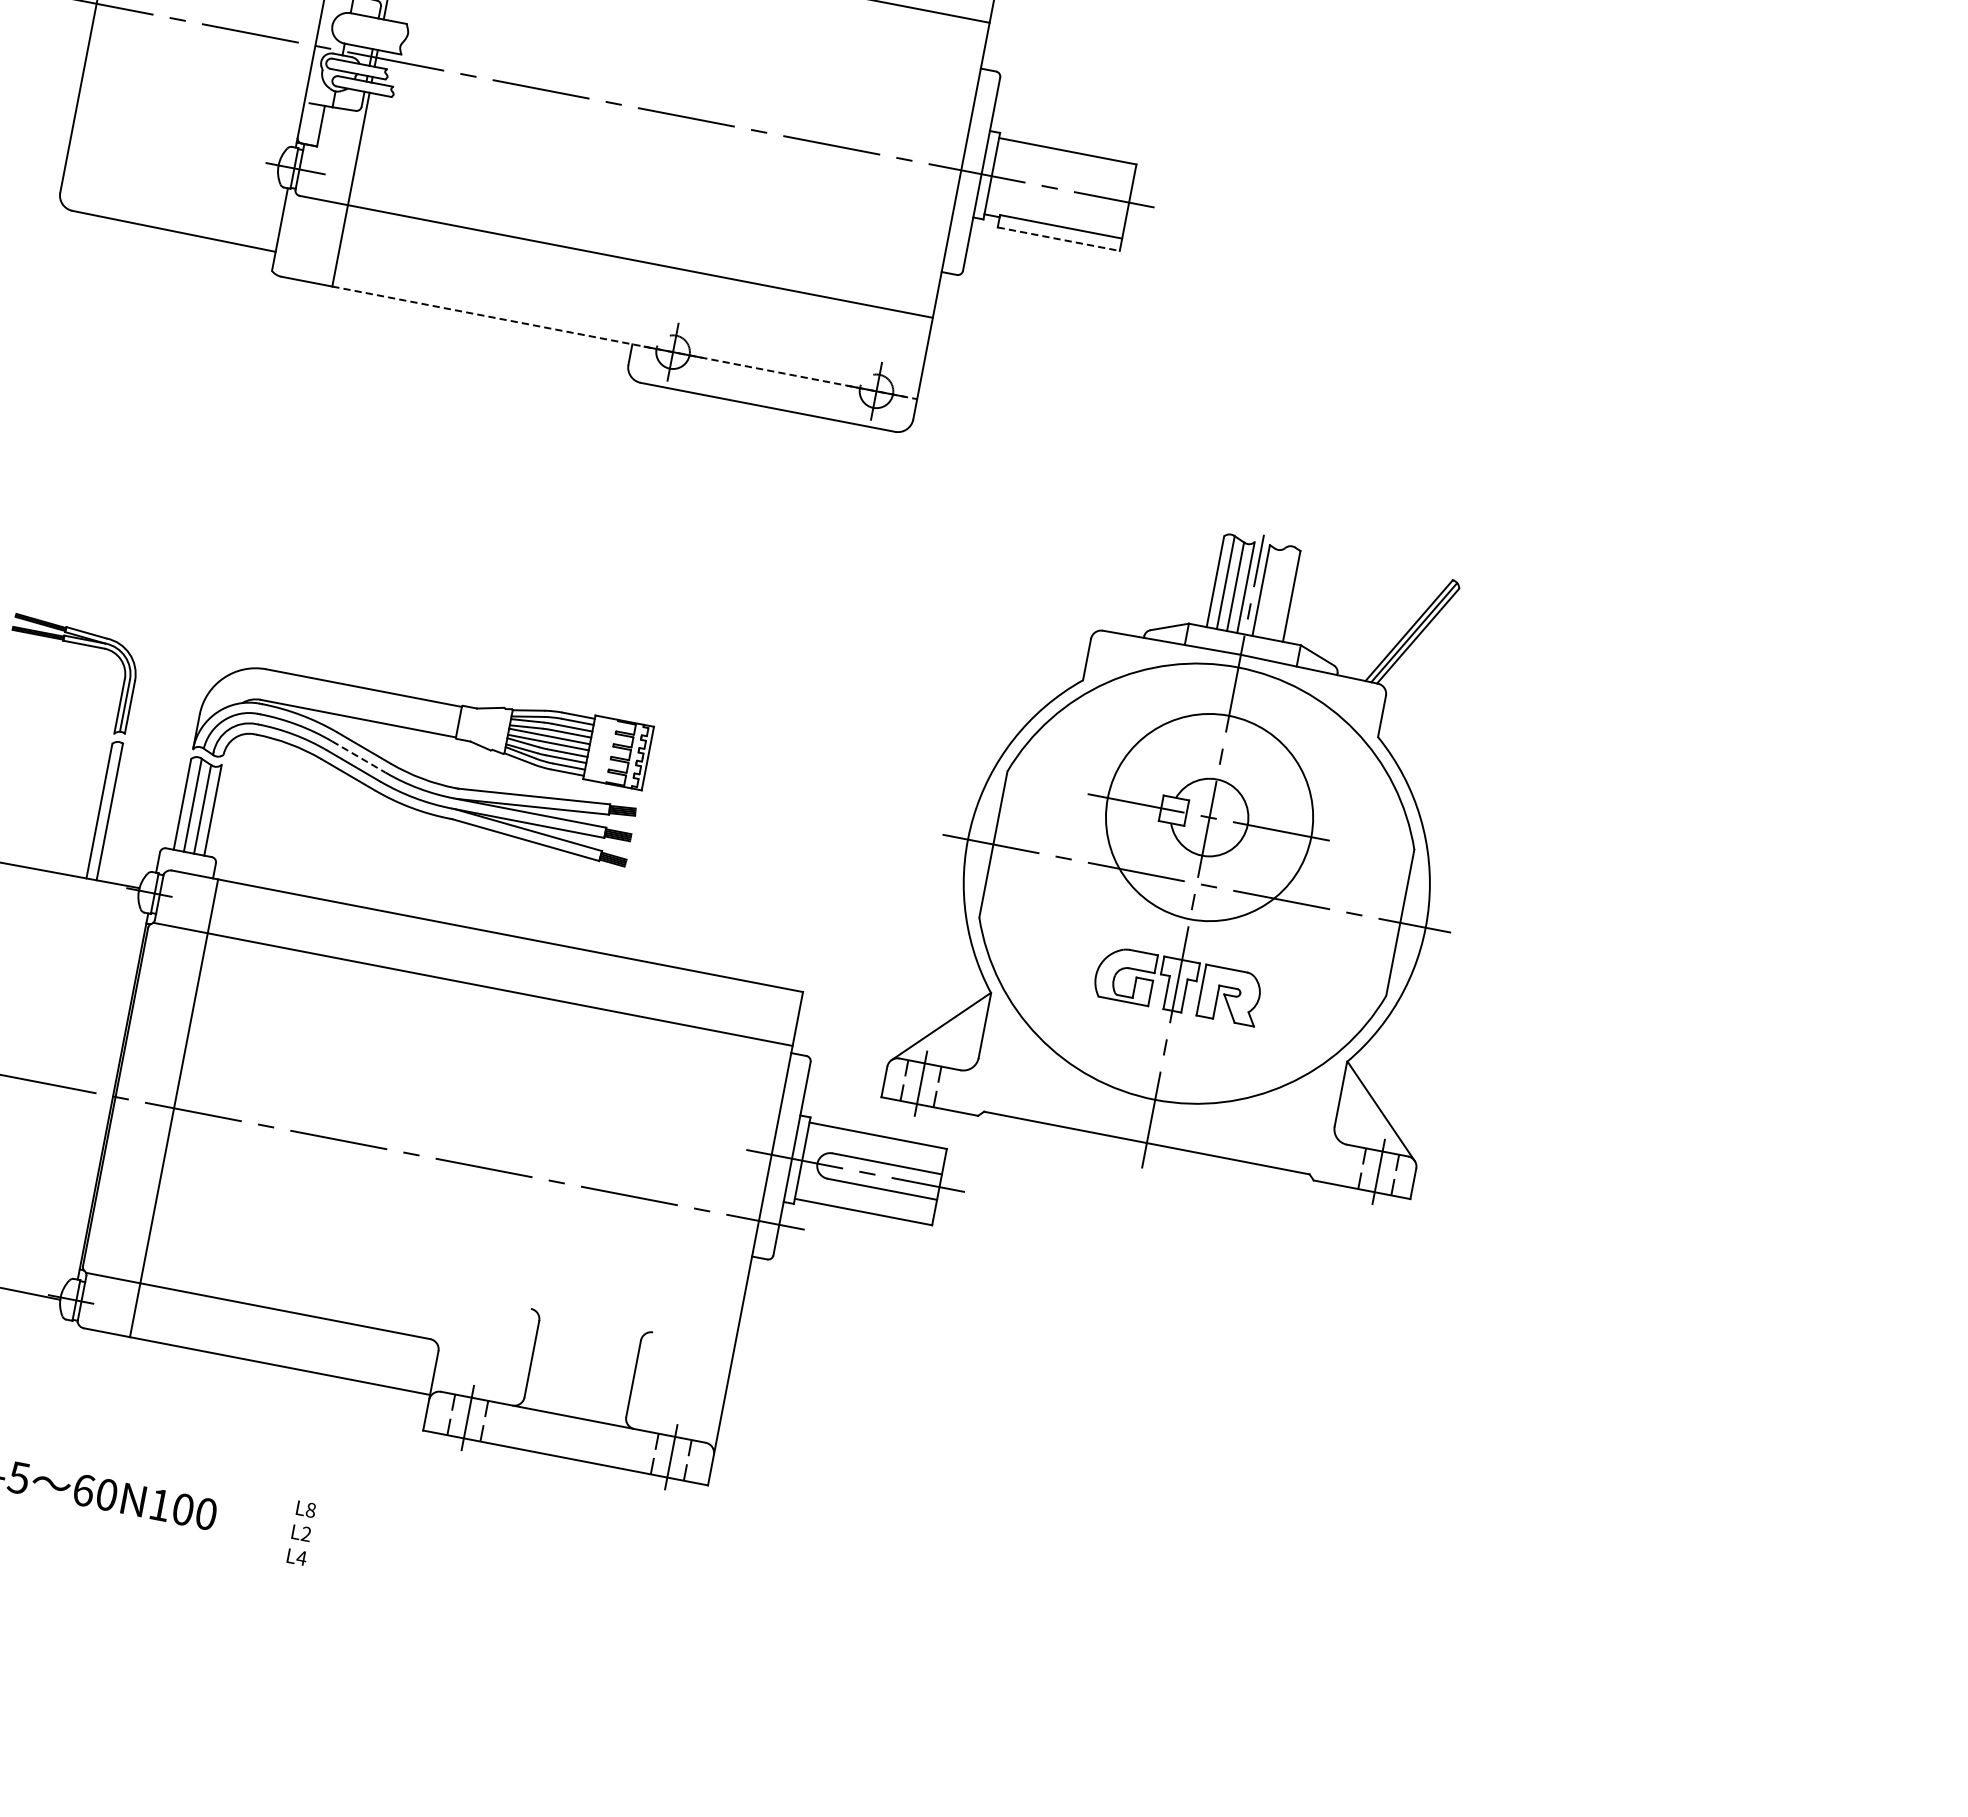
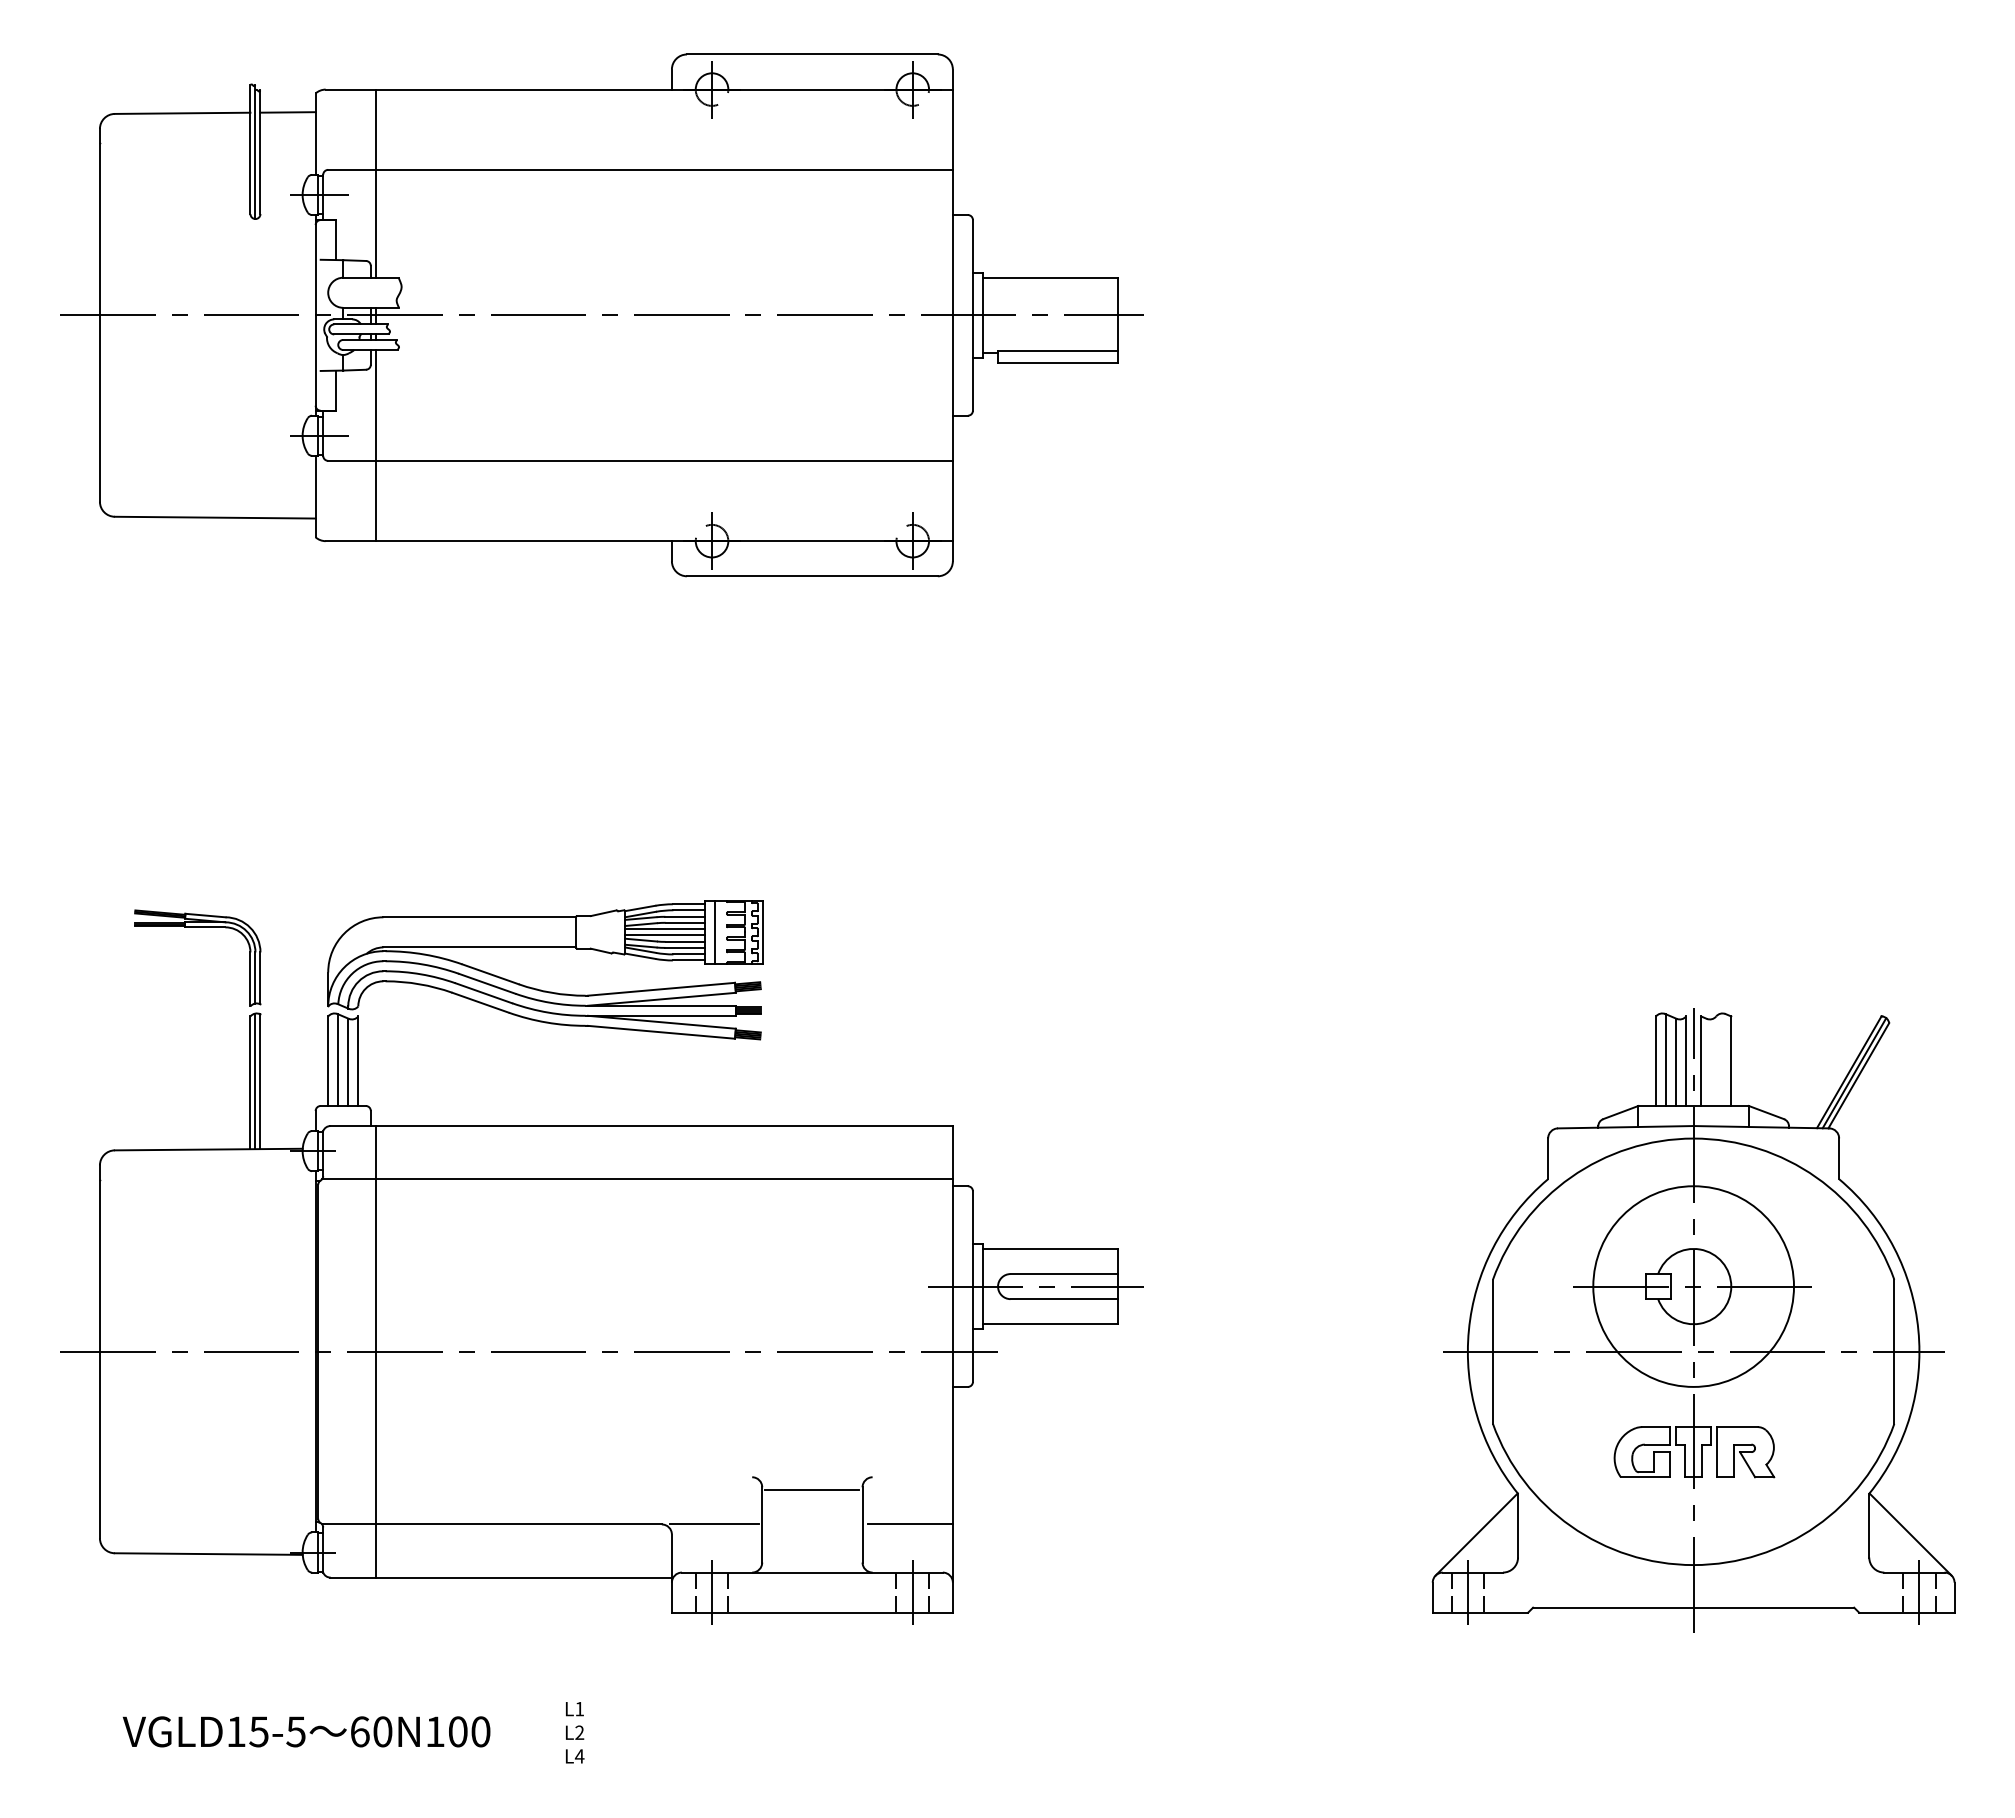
line: (1058, 239) -> (1058, 363), dashed -> solid
line: (624, 343) -> (664, 541), dashed -> solid
line: (599, 749) -> (714, 932), added
line: (359, 756) -> (487, 983), dashed -> solid
line: (104, 810) -> (255, 1081), added
part: (1202, 851) -> (1693, 1320), moved
line: (588, 1333) -> (811, 1490), added
line: (483, 1349) -> (714, 1524), added
line: (681, 1387) -> (909, 1524), added
text: (310, 1509) -> (579, 1708), L8 -> L1

